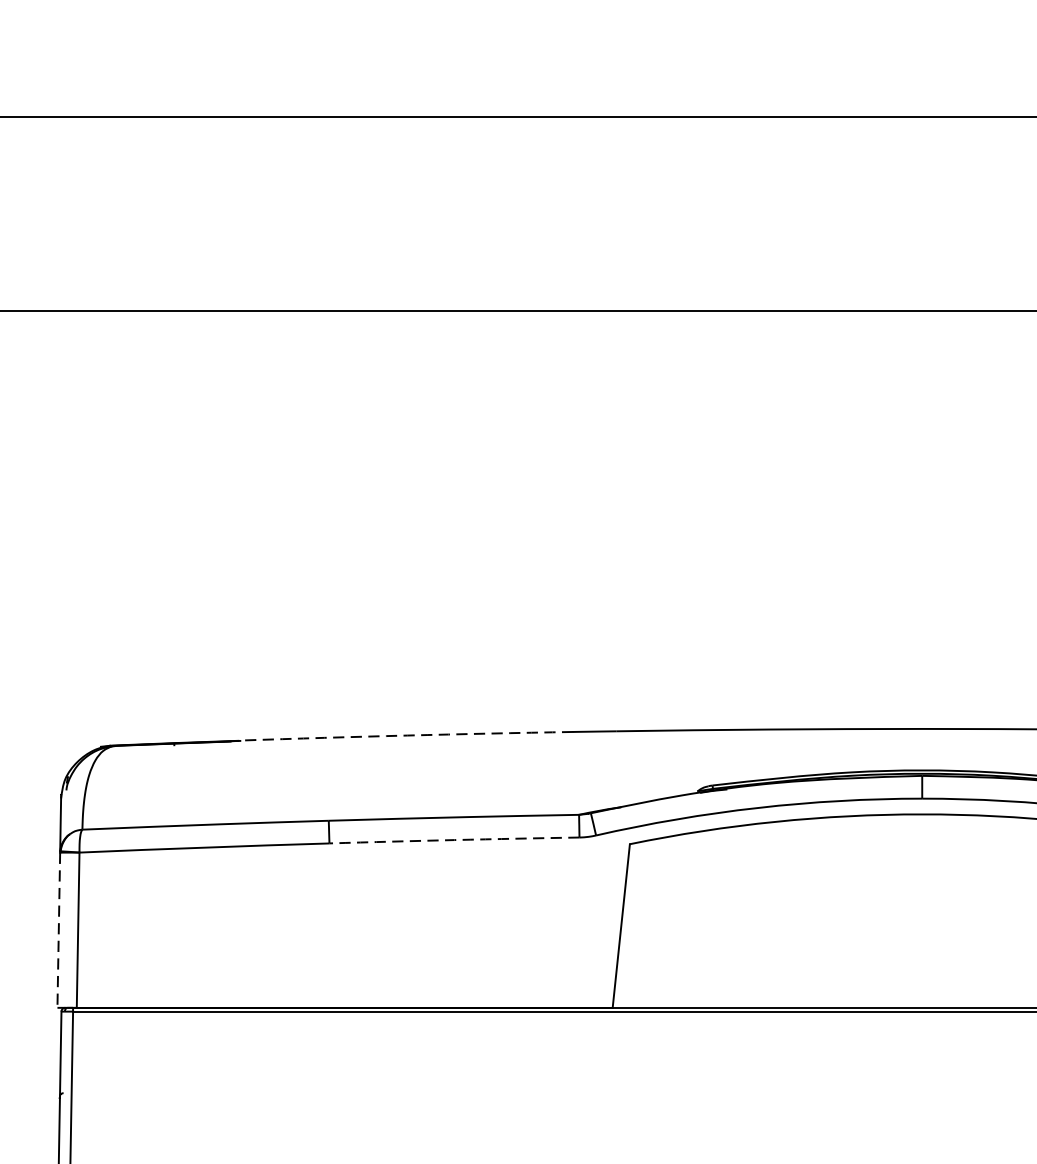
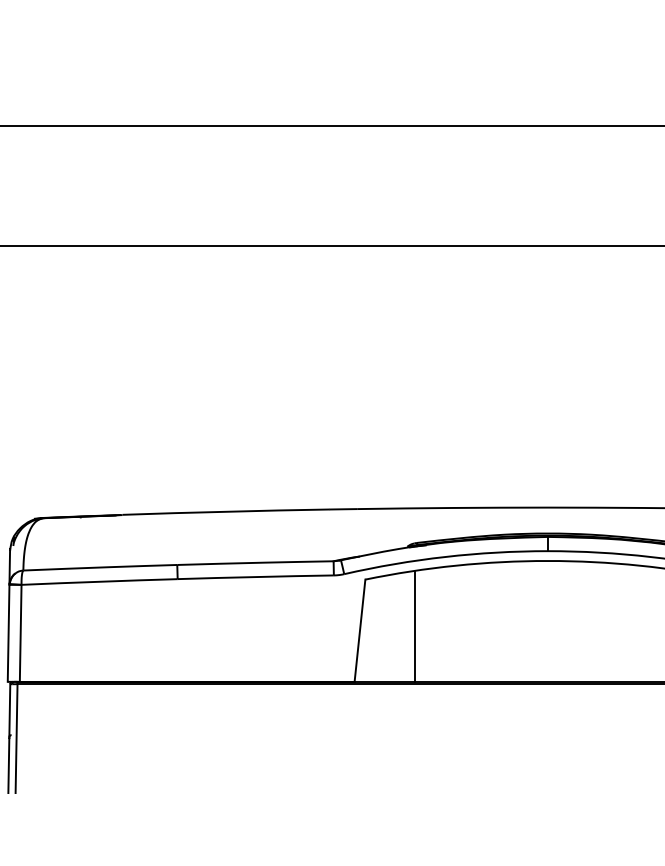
arc: (407, 735) -> (226, 511), dashed -> solid
arc: (454, 840) -> (255, 577), dashed -> solid
line: (710, 917) -> (415, 625), added
line: (58, 930) -> (8, 633), dashed -> solid

